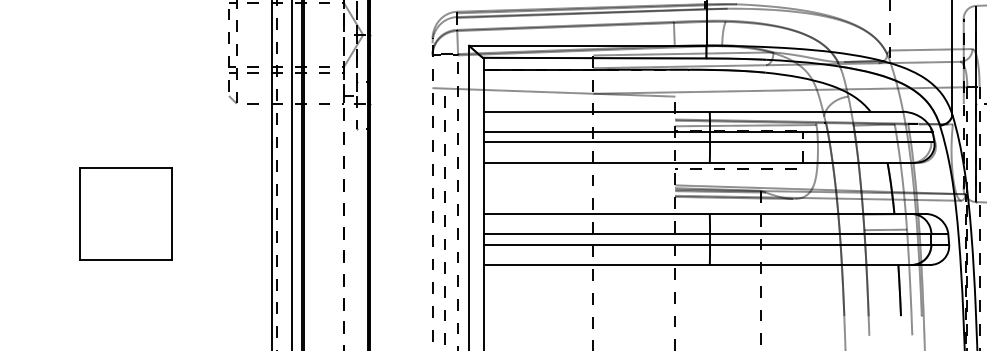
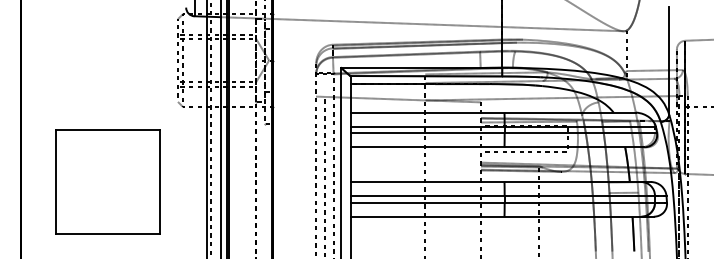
part: (125, 213) -> (107, 181), size x1.67

